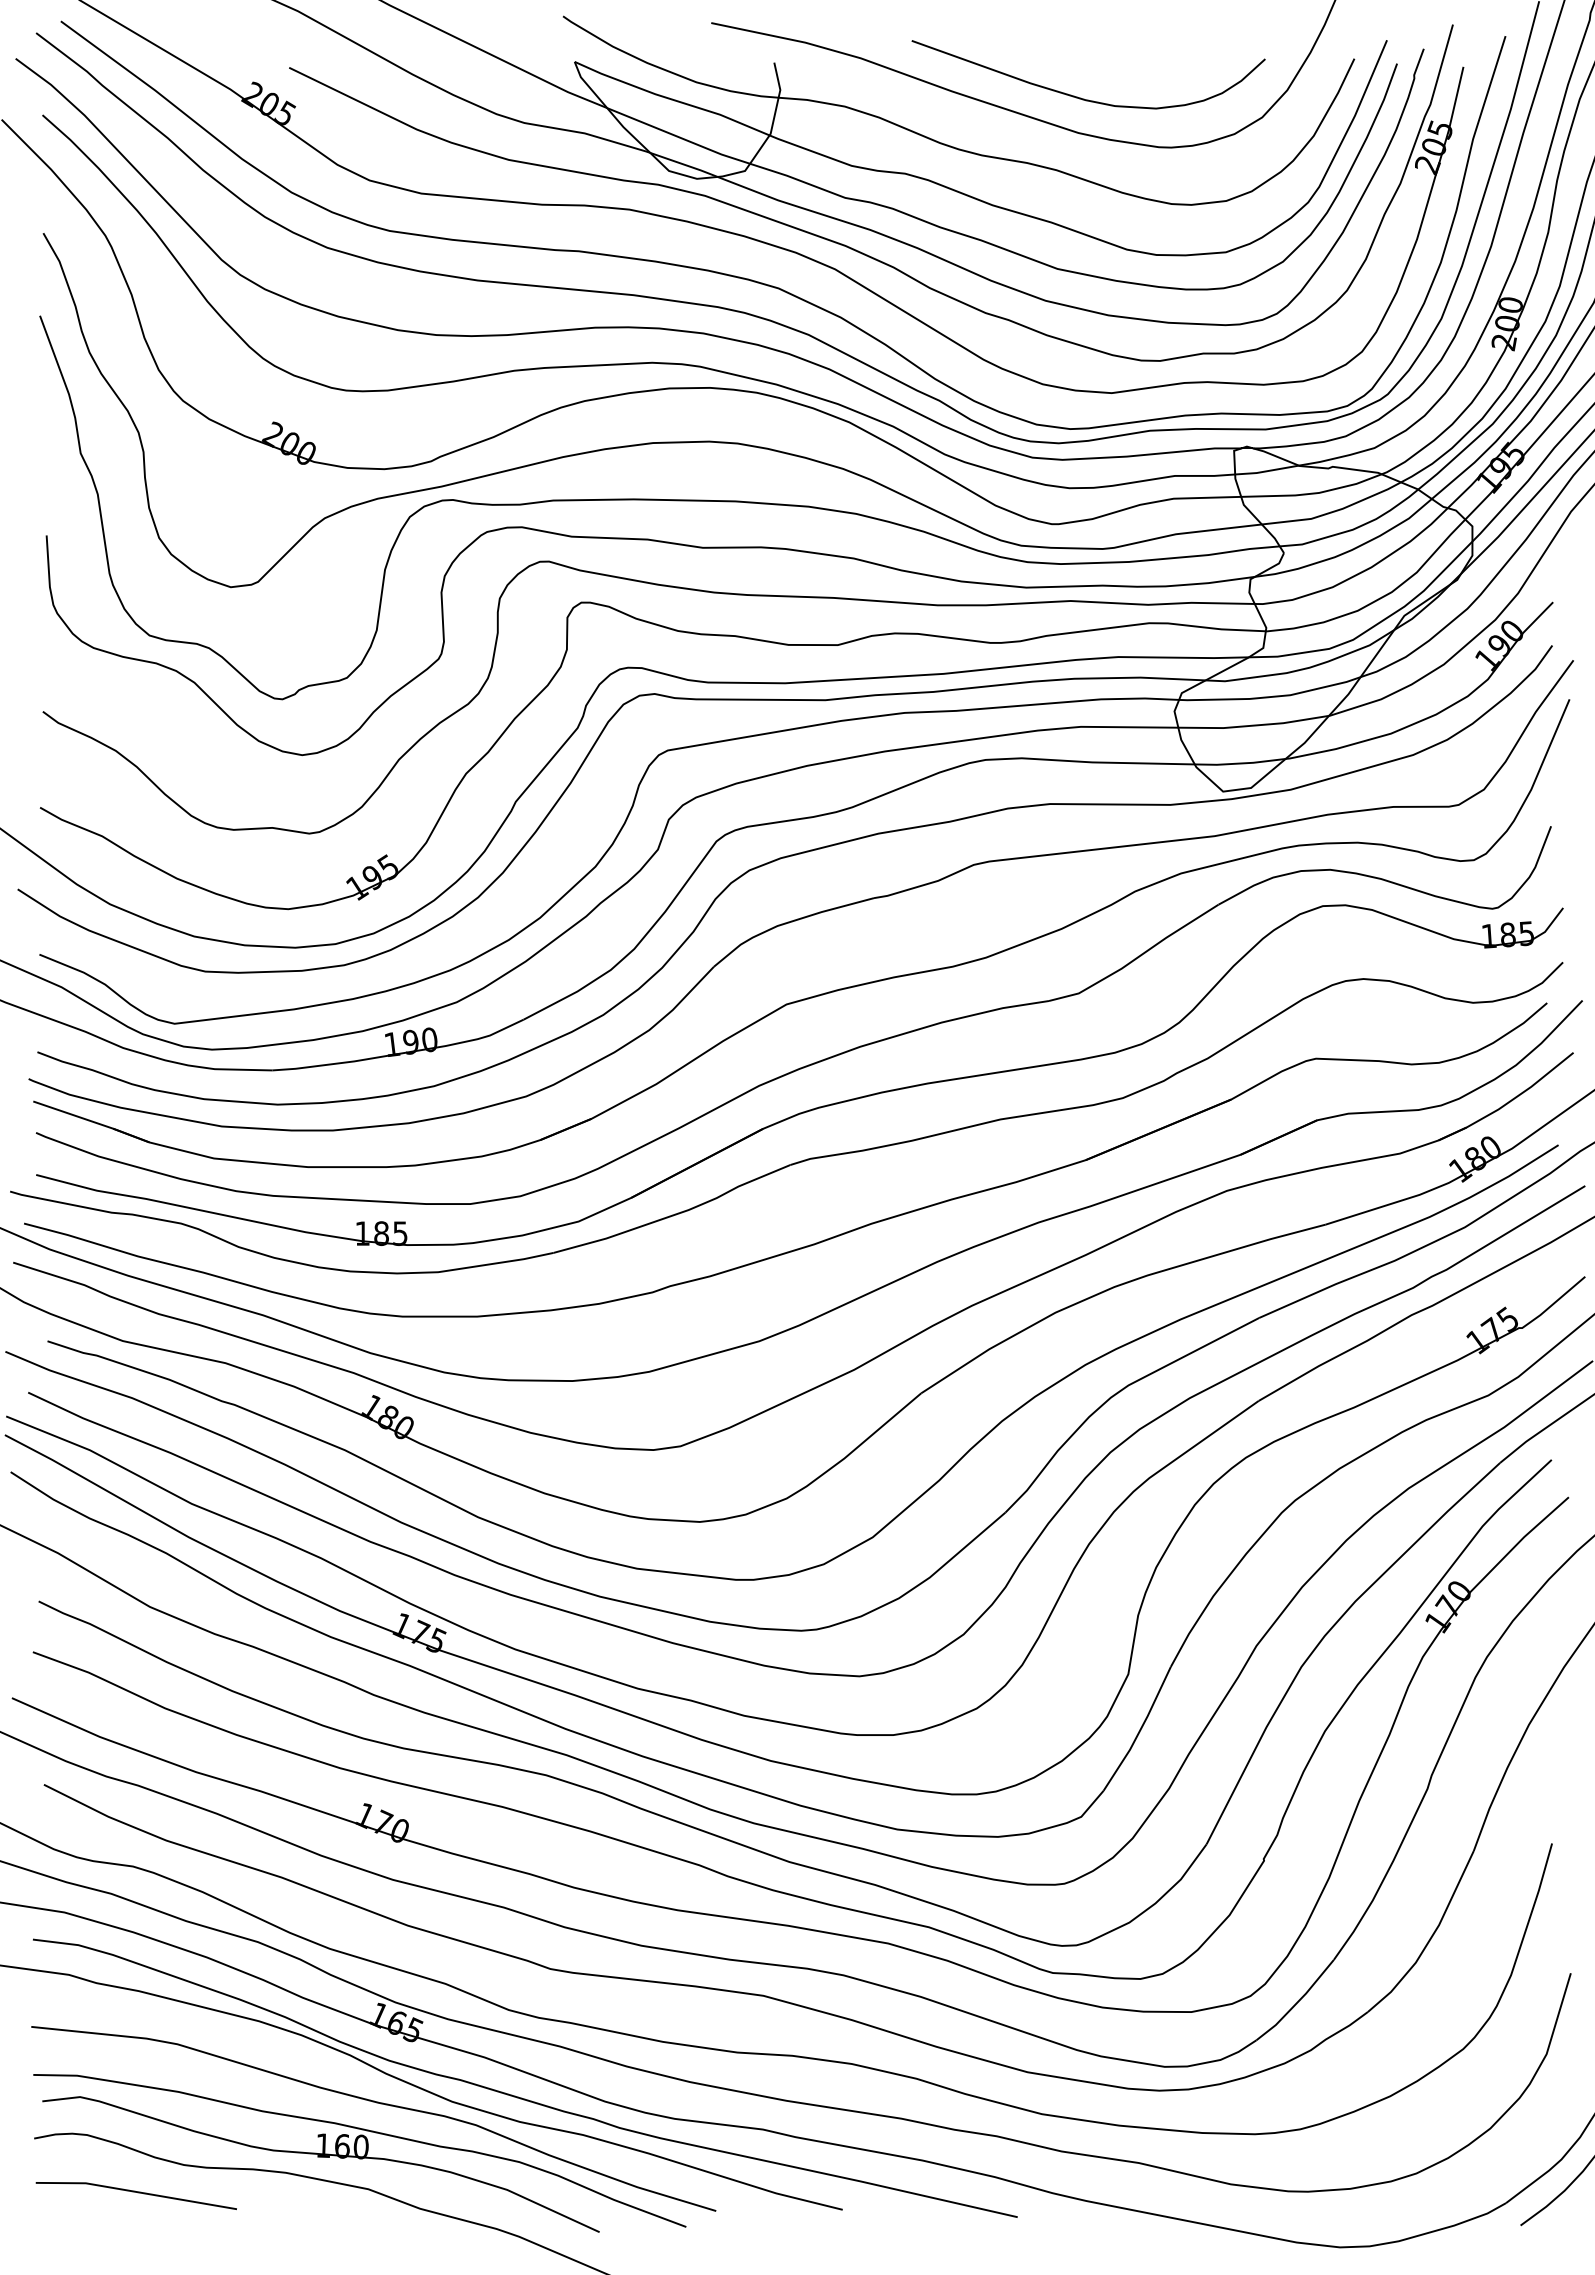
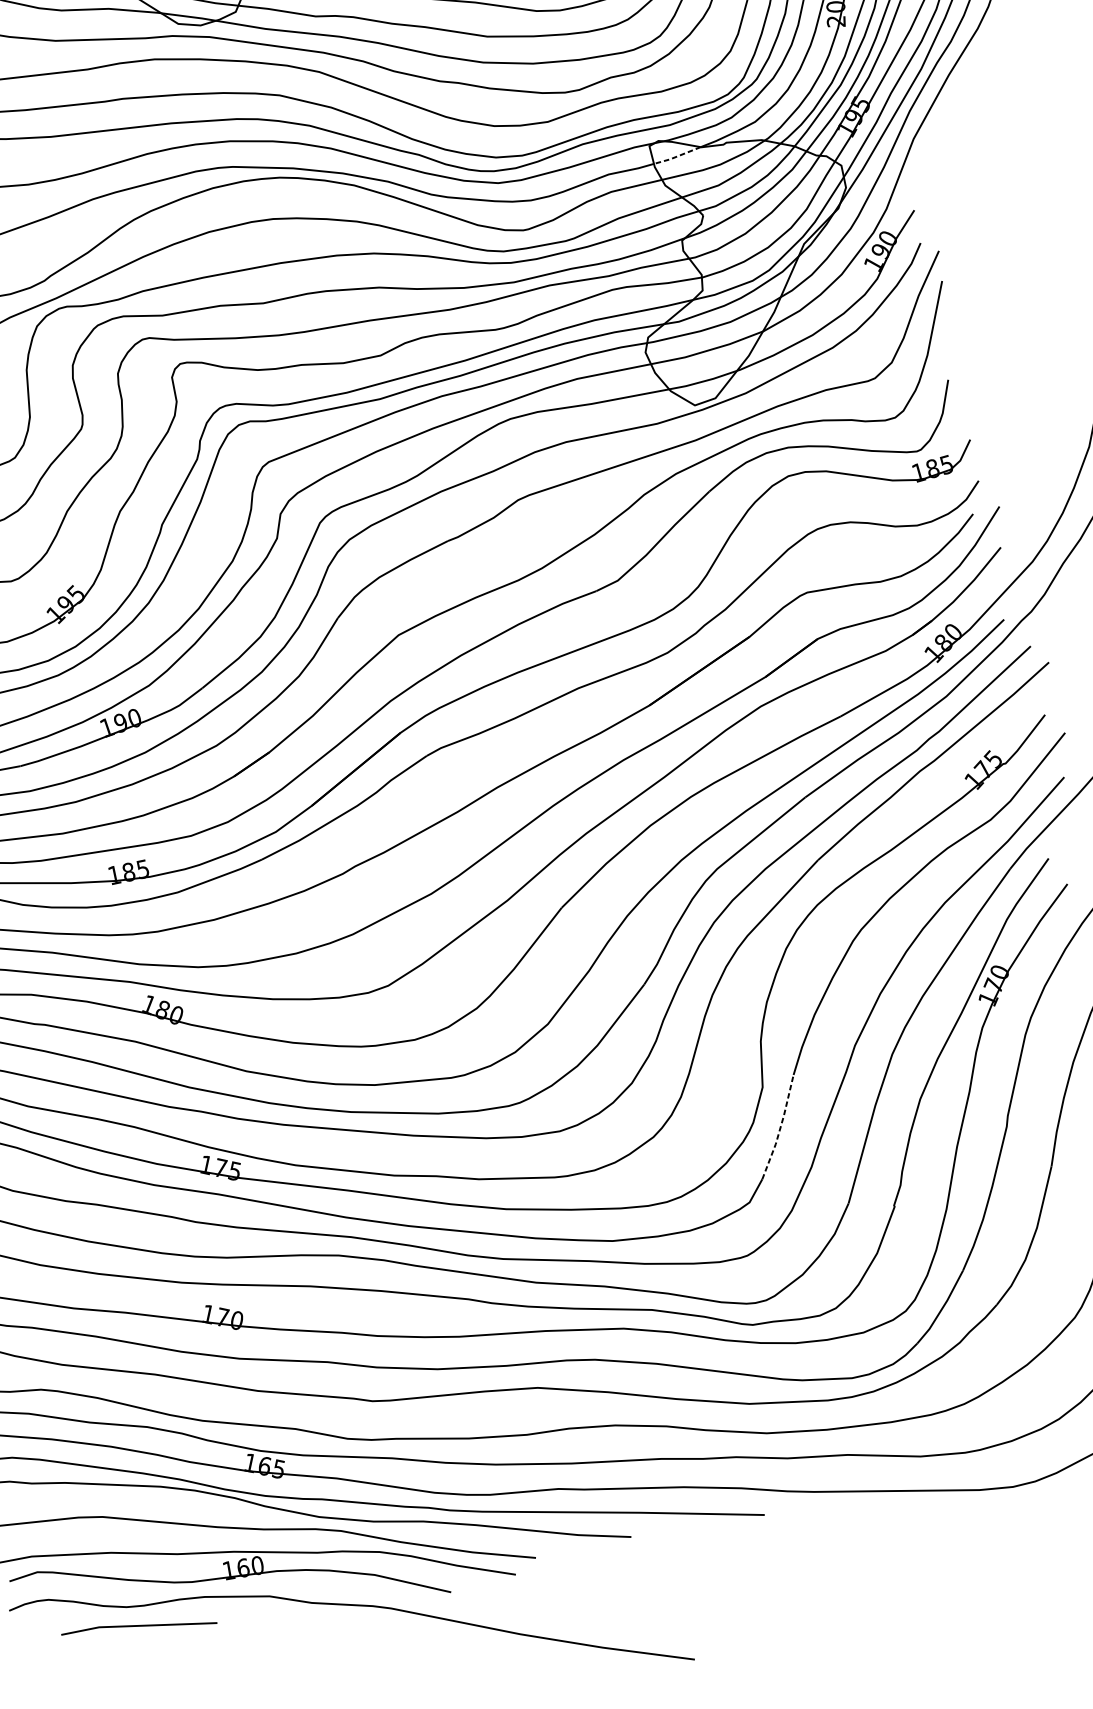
line: (1266, 471) -> (677, 156), solid -> dashed
line: (1140, 1729) -> (780, 1127), solid -> dashed
line: (137, 2193) -> (139, 1626), moved

